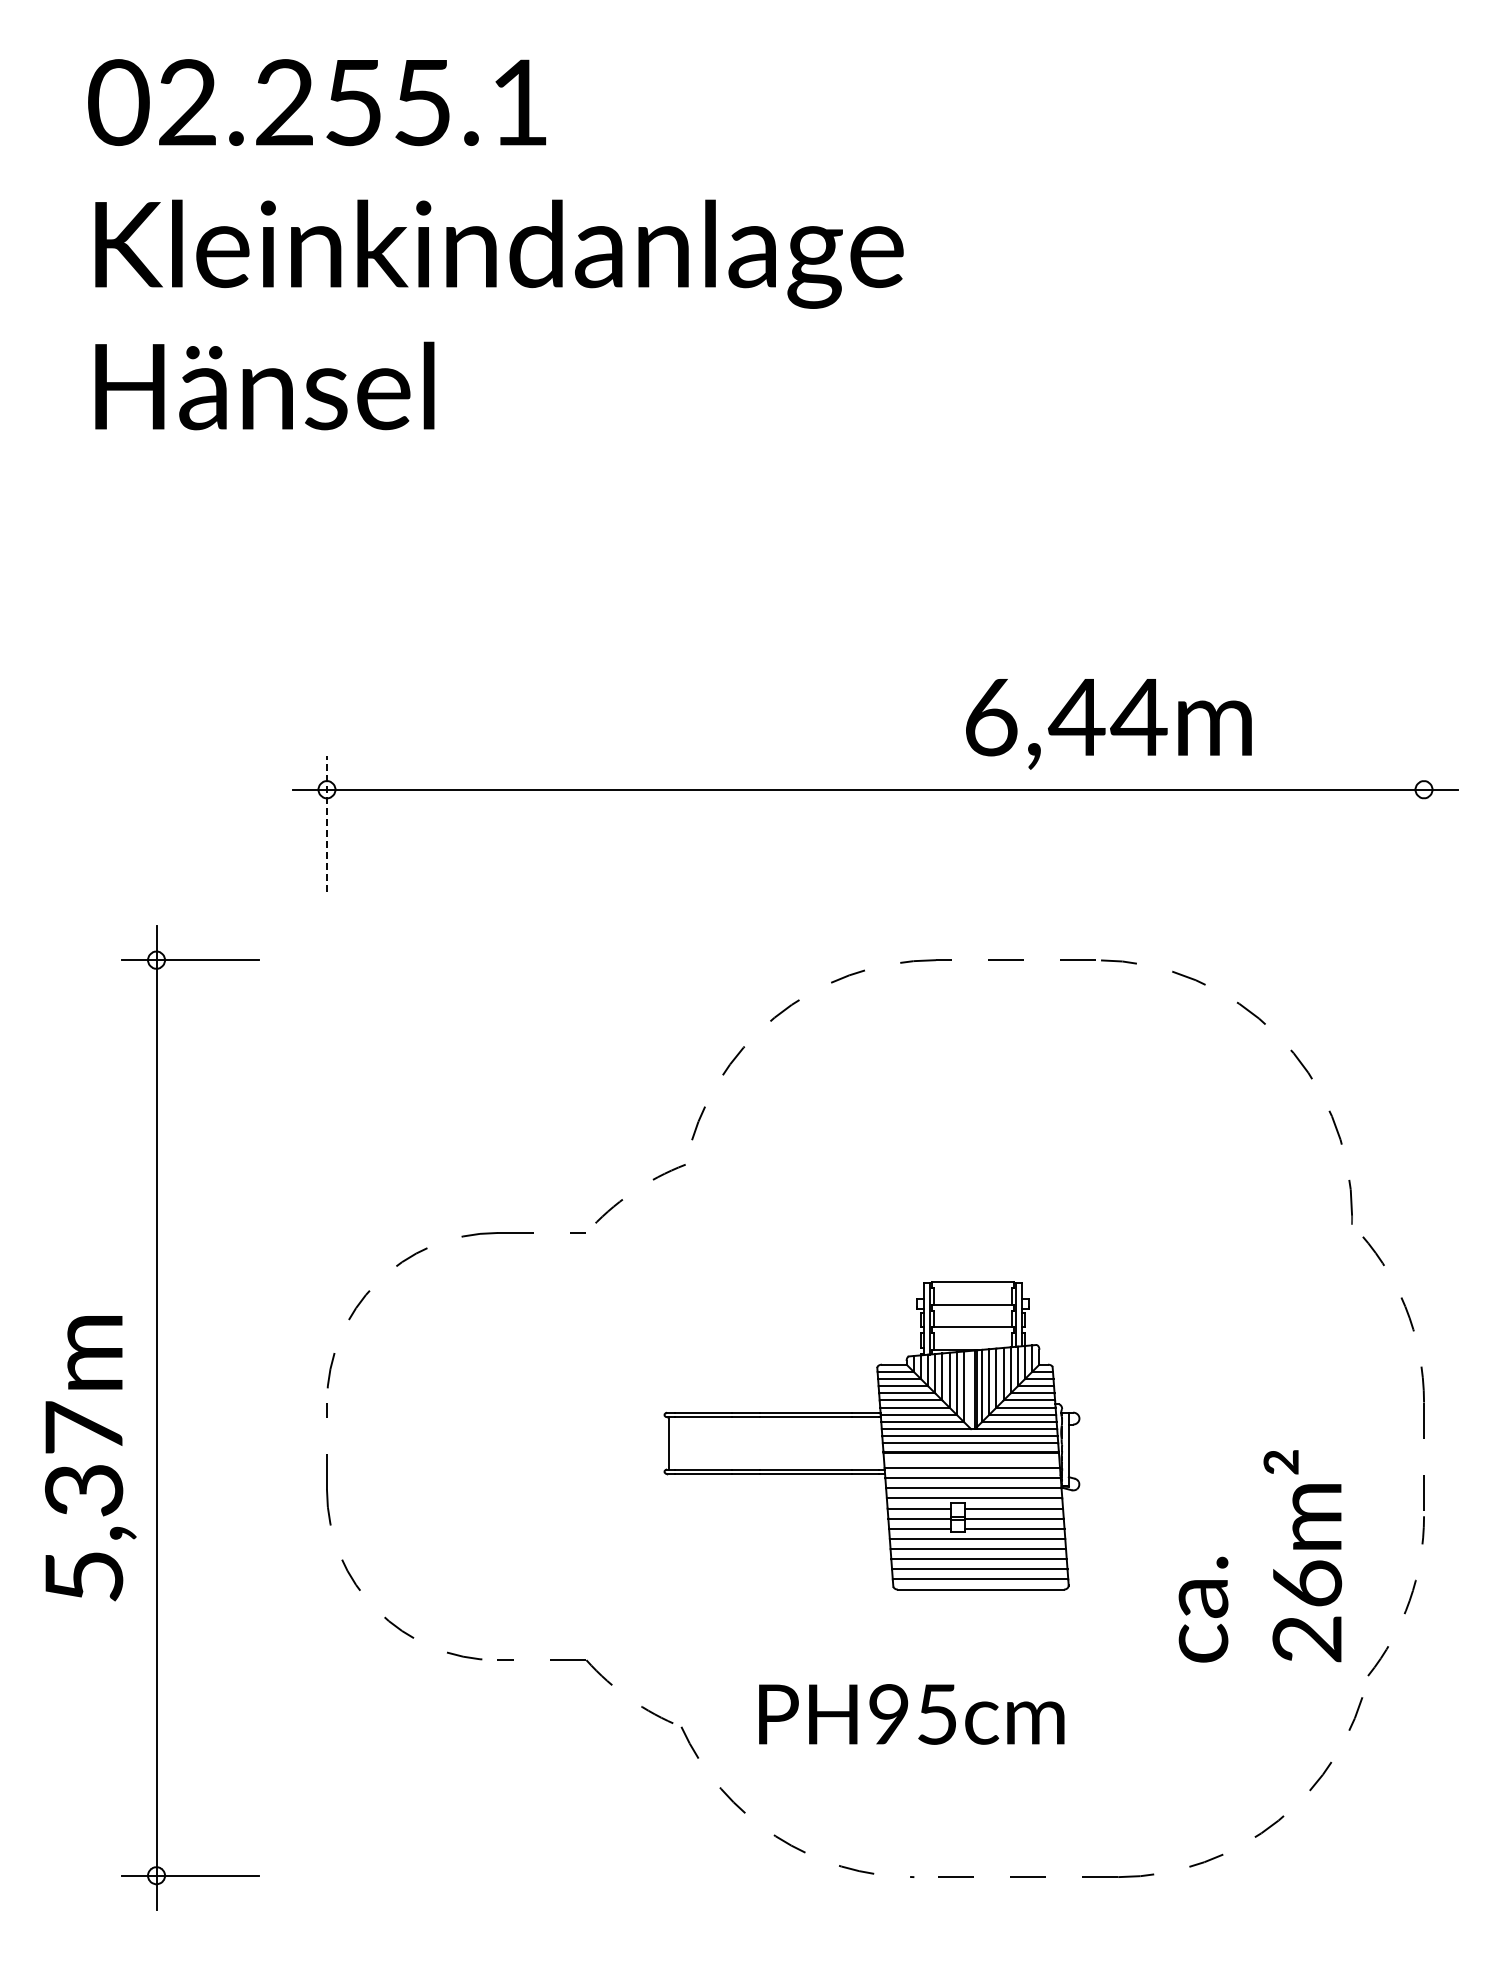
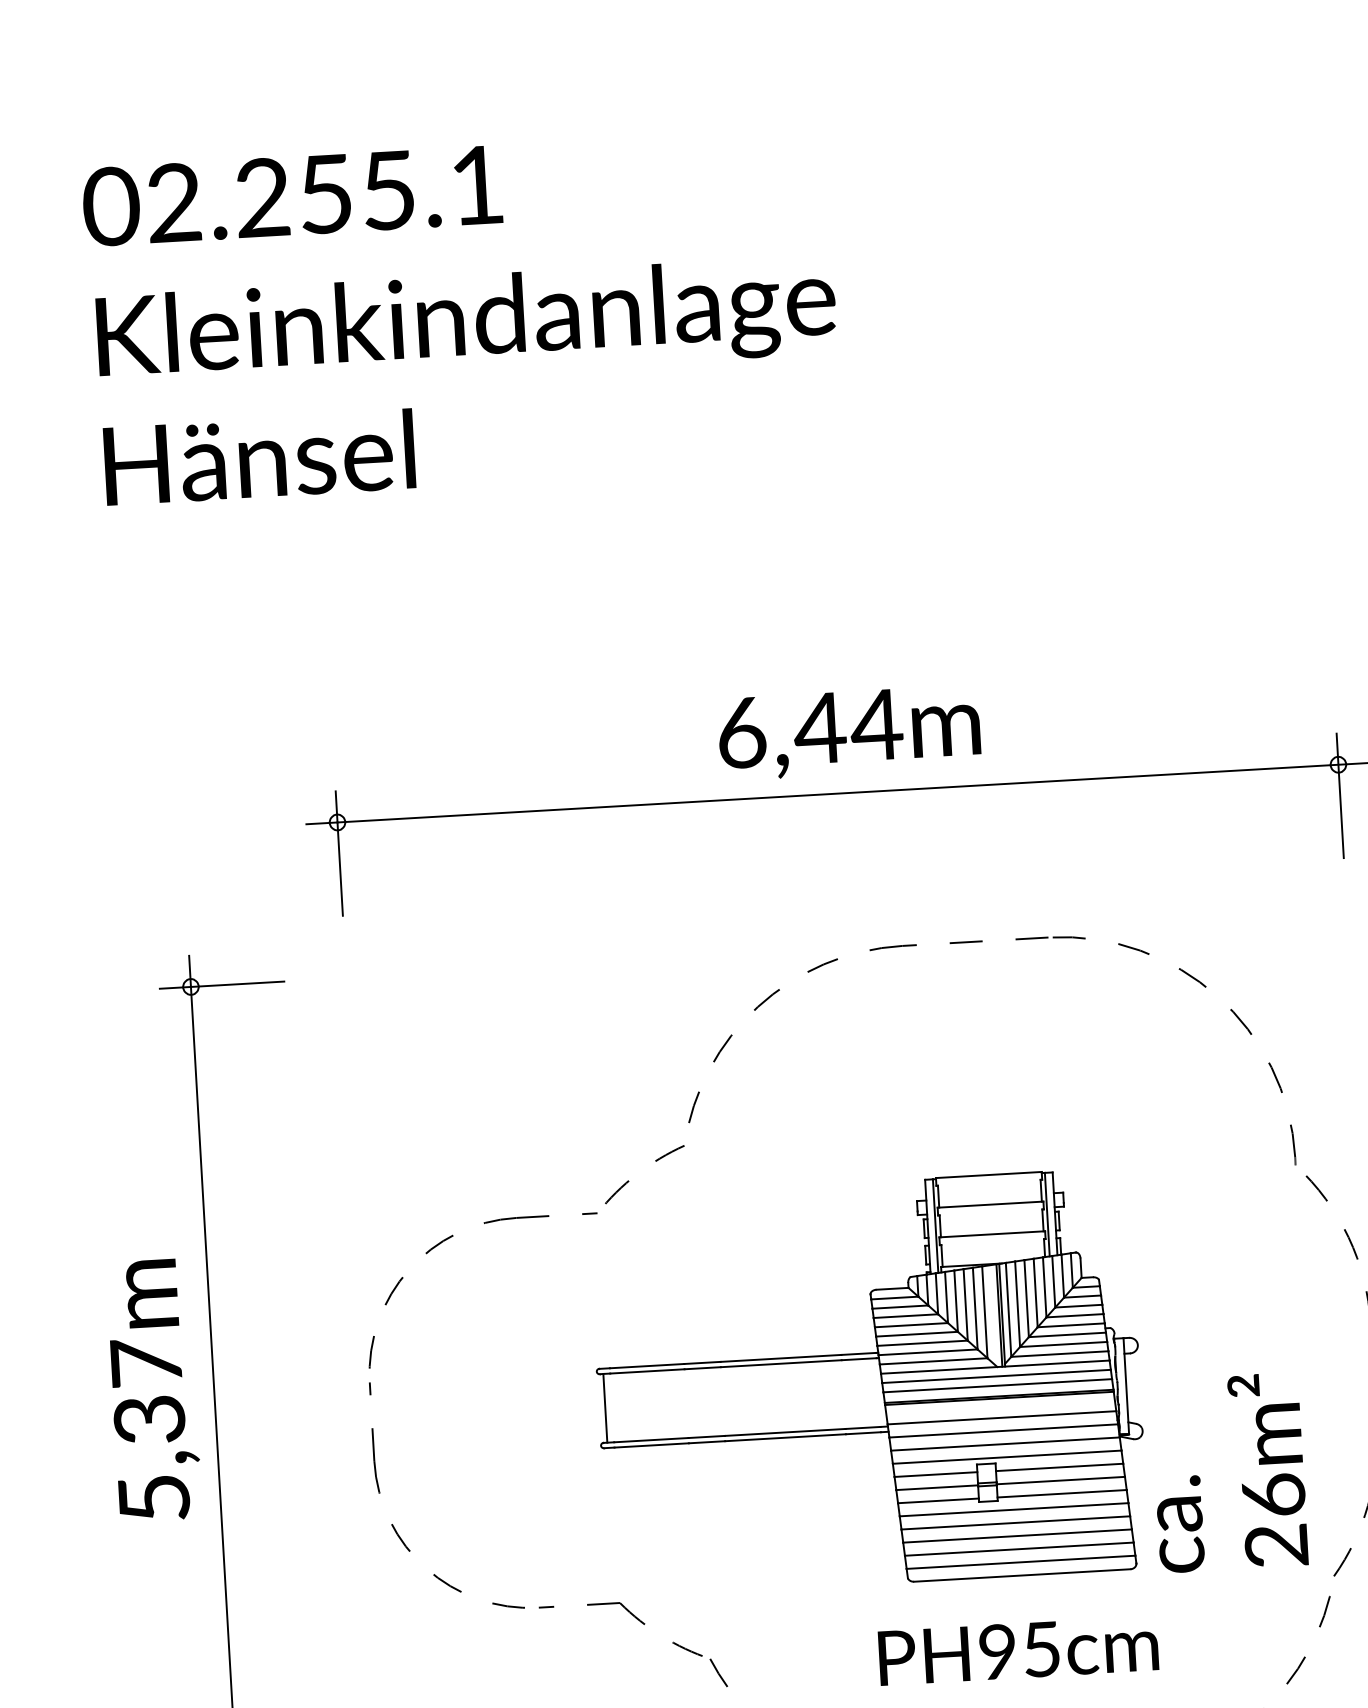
text: (1108, 724) -> (849, 733), moved
line: (326, 823) -> (338, 853), dashed -> solid
line: (1424, 823) -> (1340, 795), added
part: (871, 1435) -> (868, 1383), size x1.43
text: (90, 1458) -> (153, 1390), moved
text: (911, 1714) -> (1018, 1650), moved

